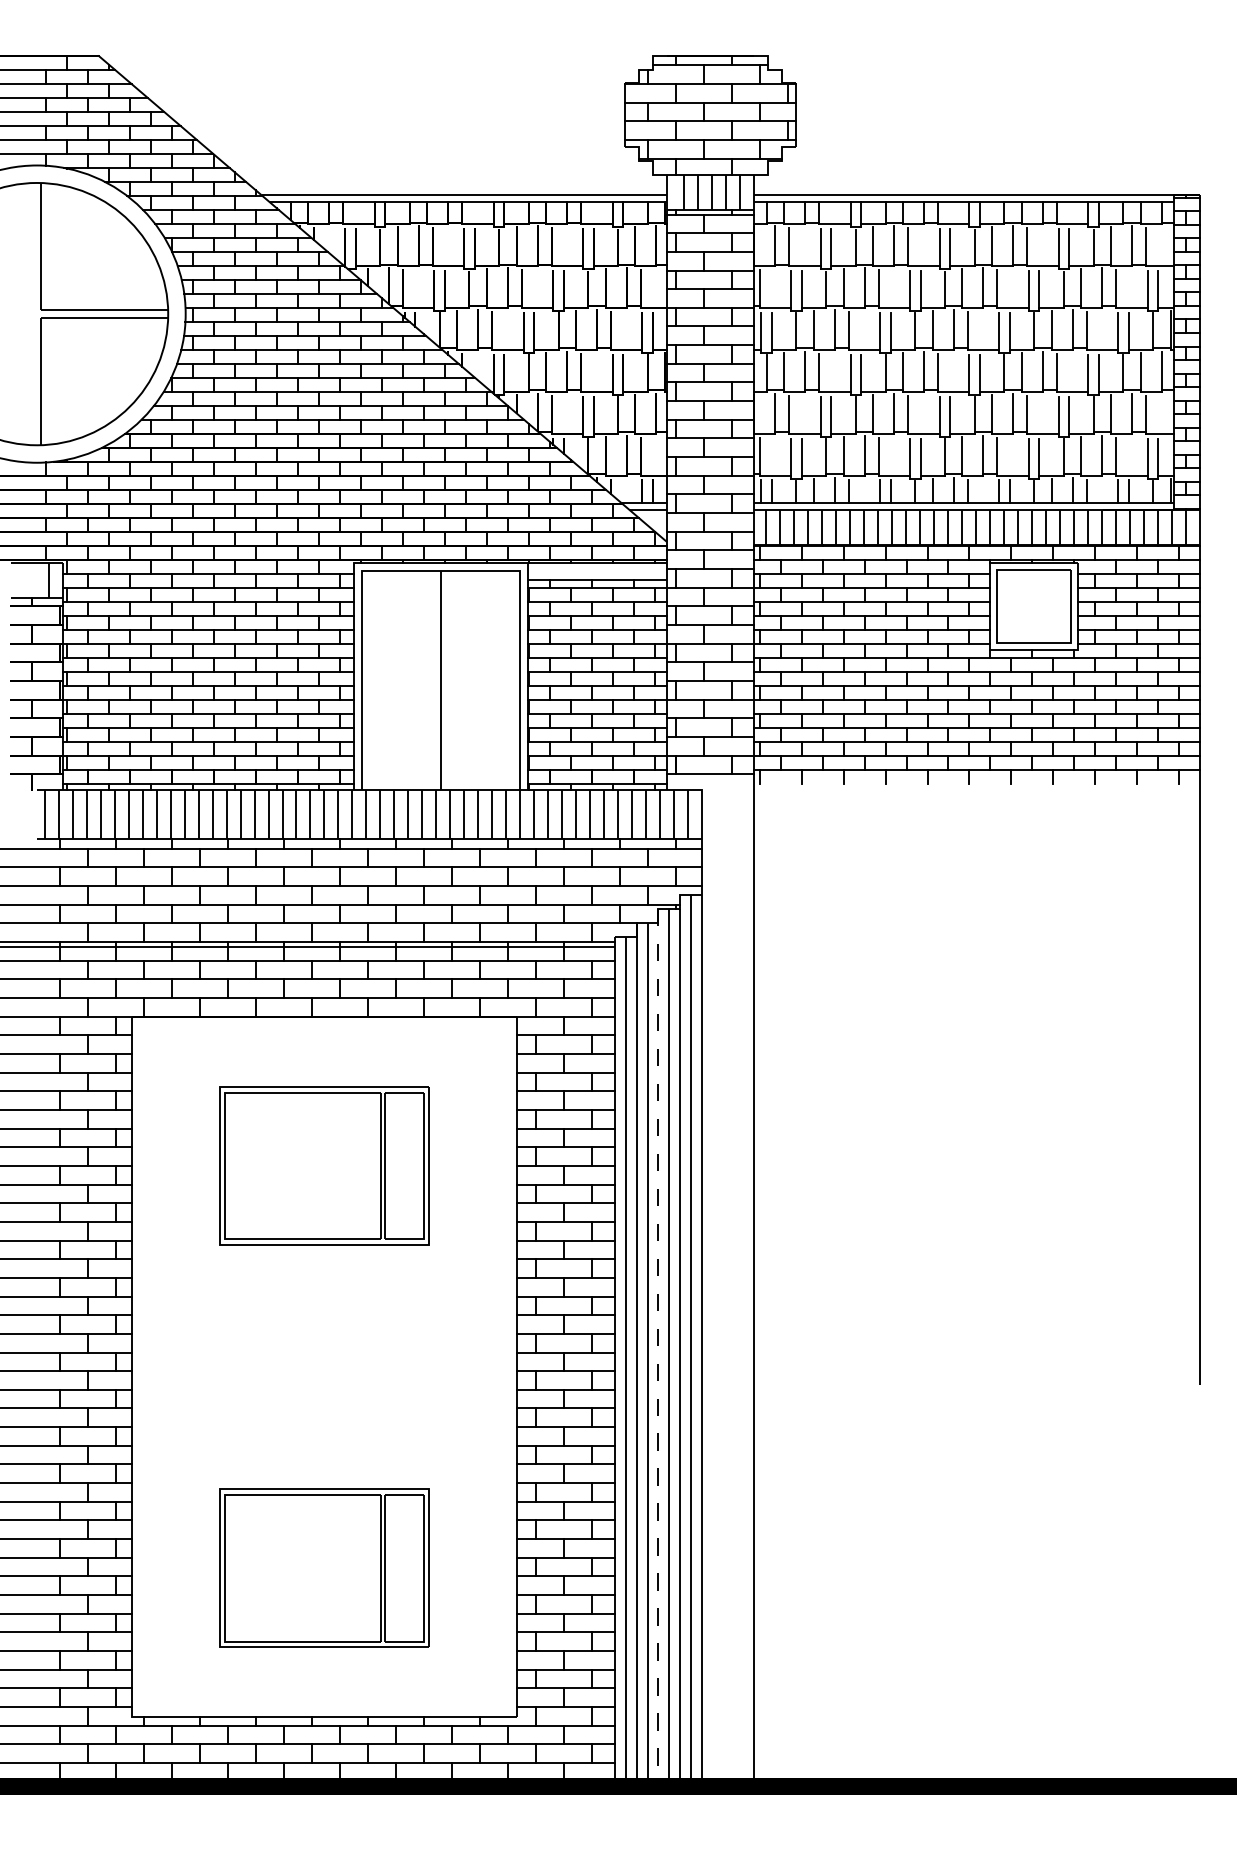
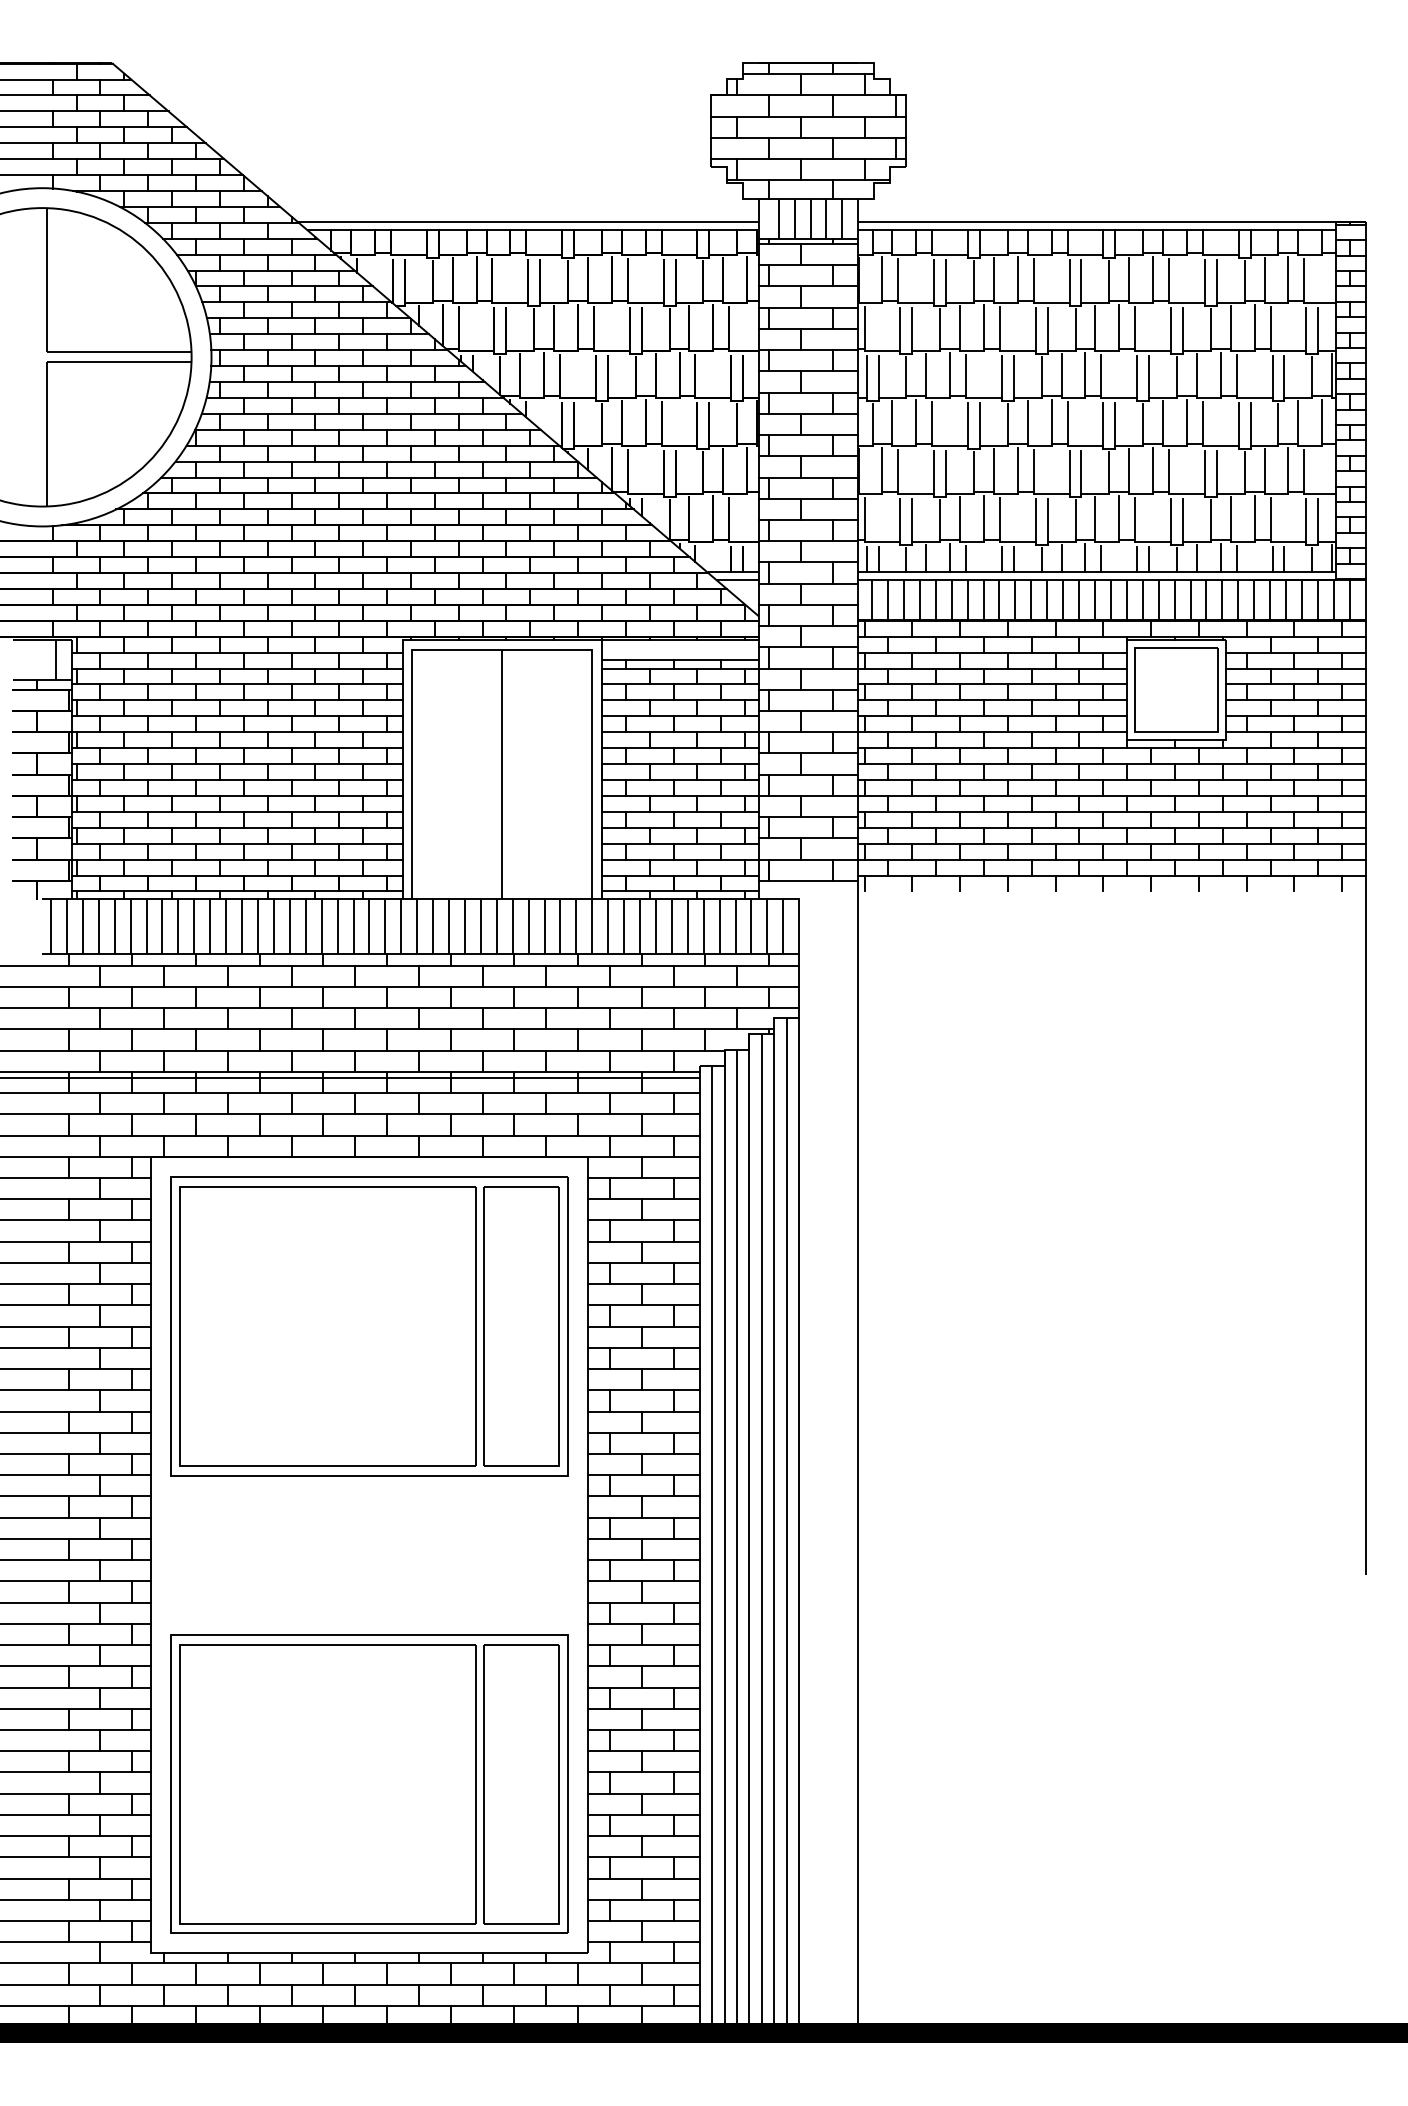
part: (324, 1165) -> (369, 1326), size x1.67
line: (658, 1347) -> (749, 1533), dashed -> solid
part: (324, 1567) -> (369, 1783), size x1.67

